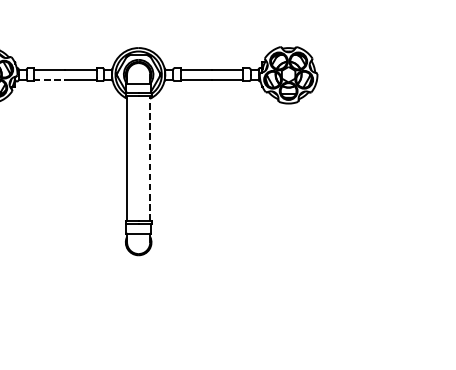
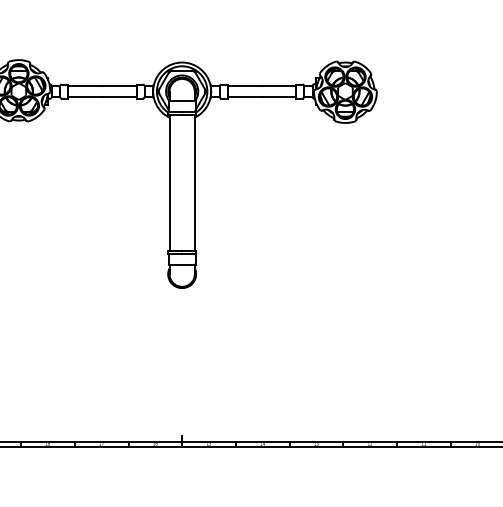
line: (49, 79) -> (85, 96), dashed -> solid
line: (149, 158) -> (194, 182), dashed -> solid

